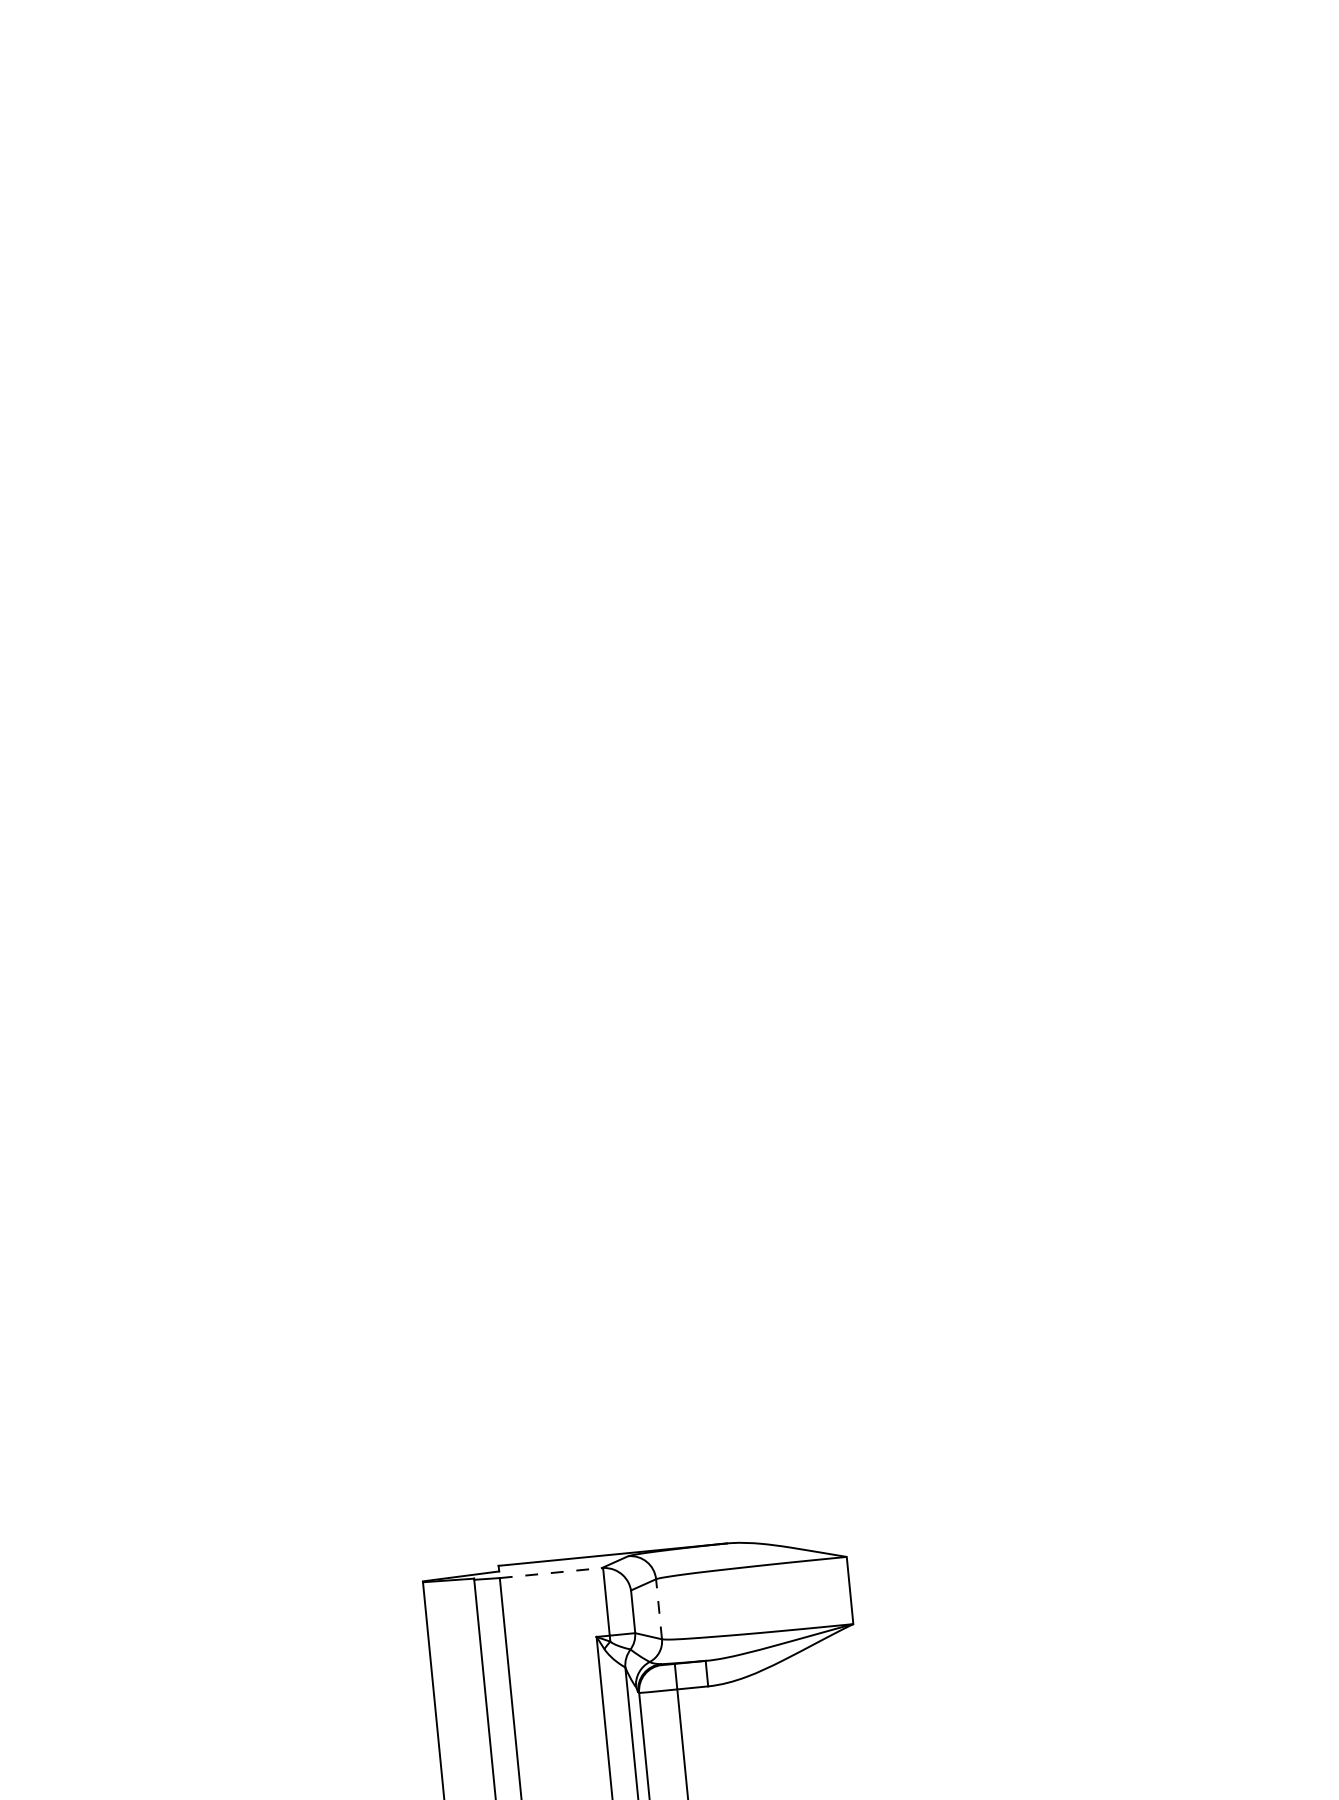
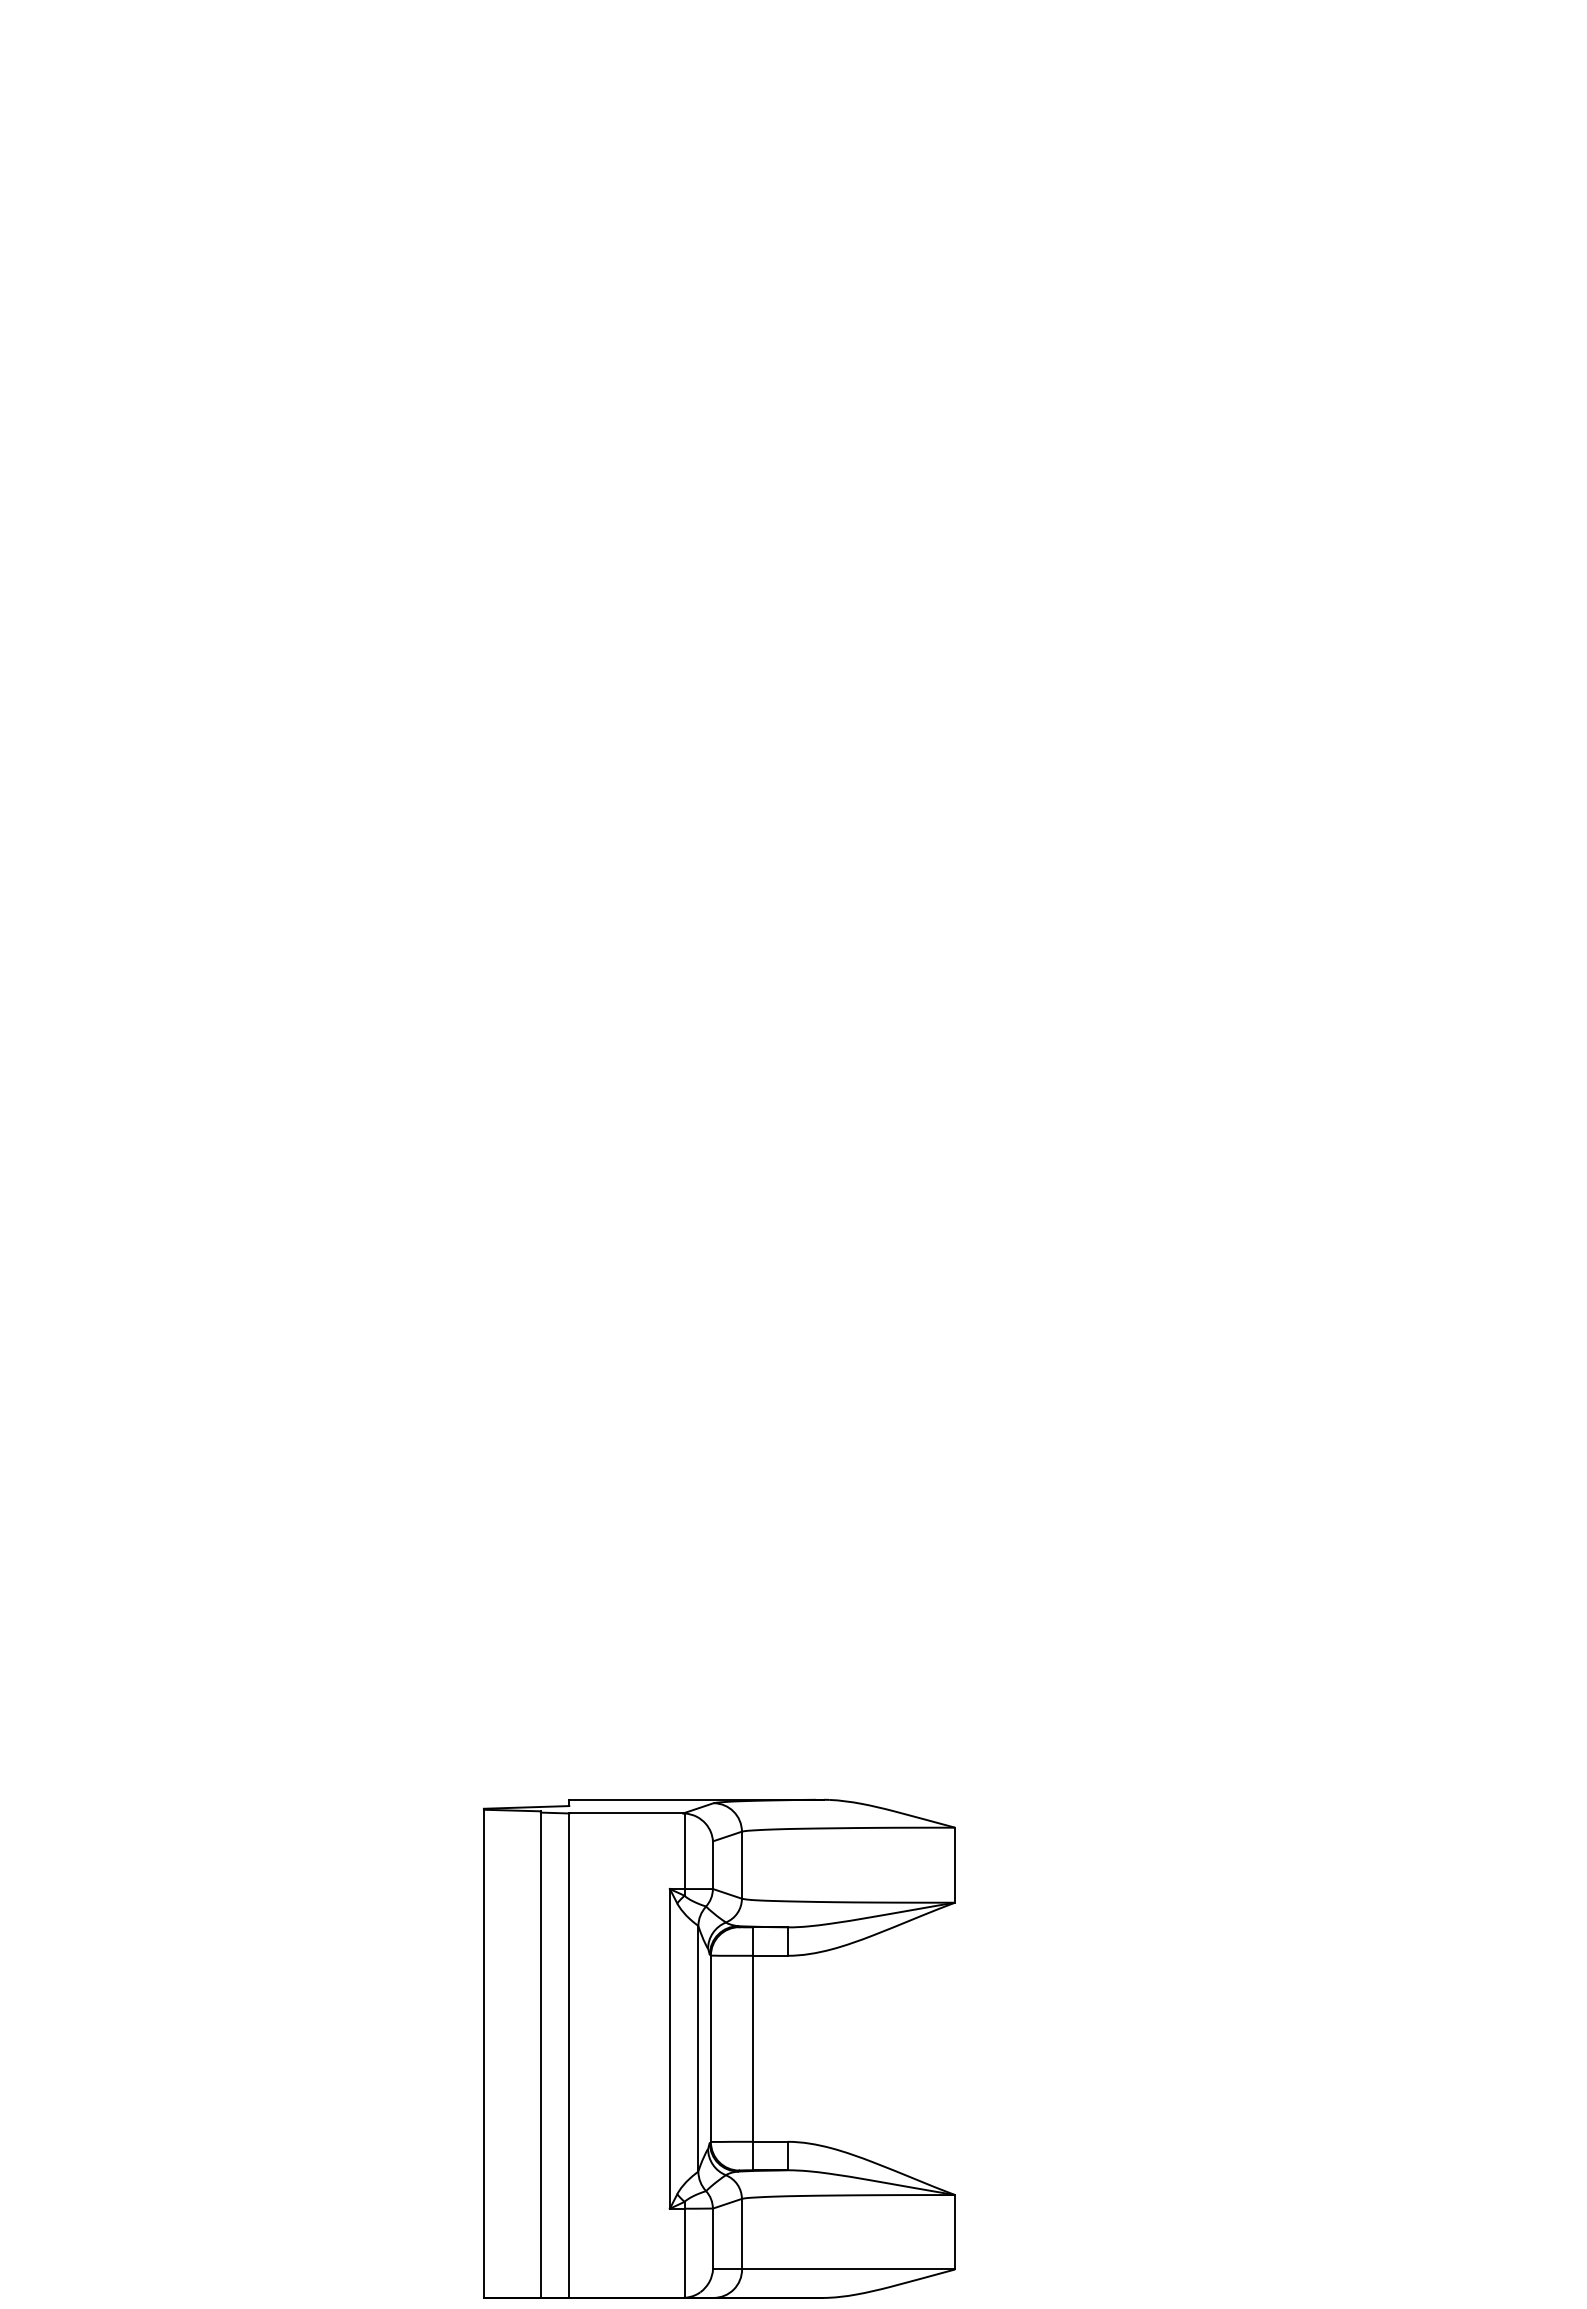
line: (551, 1573) -> (626, 1813), dashed -> solid
line: (658, 1609) -> (741, 1865), dashed -> solid

